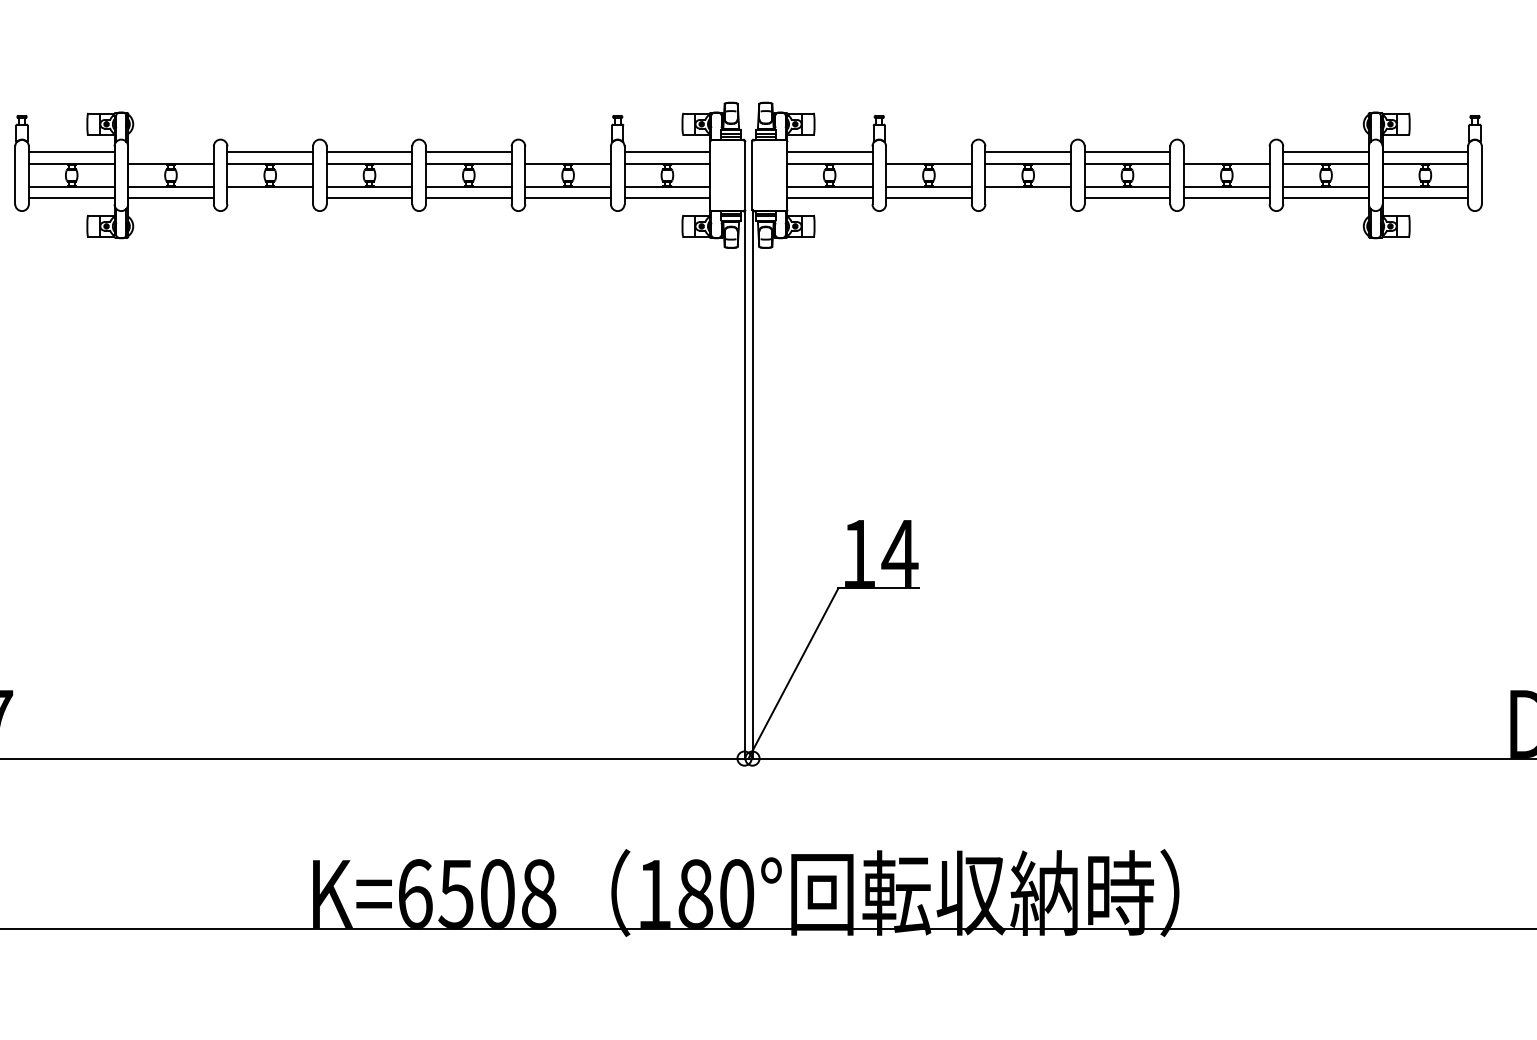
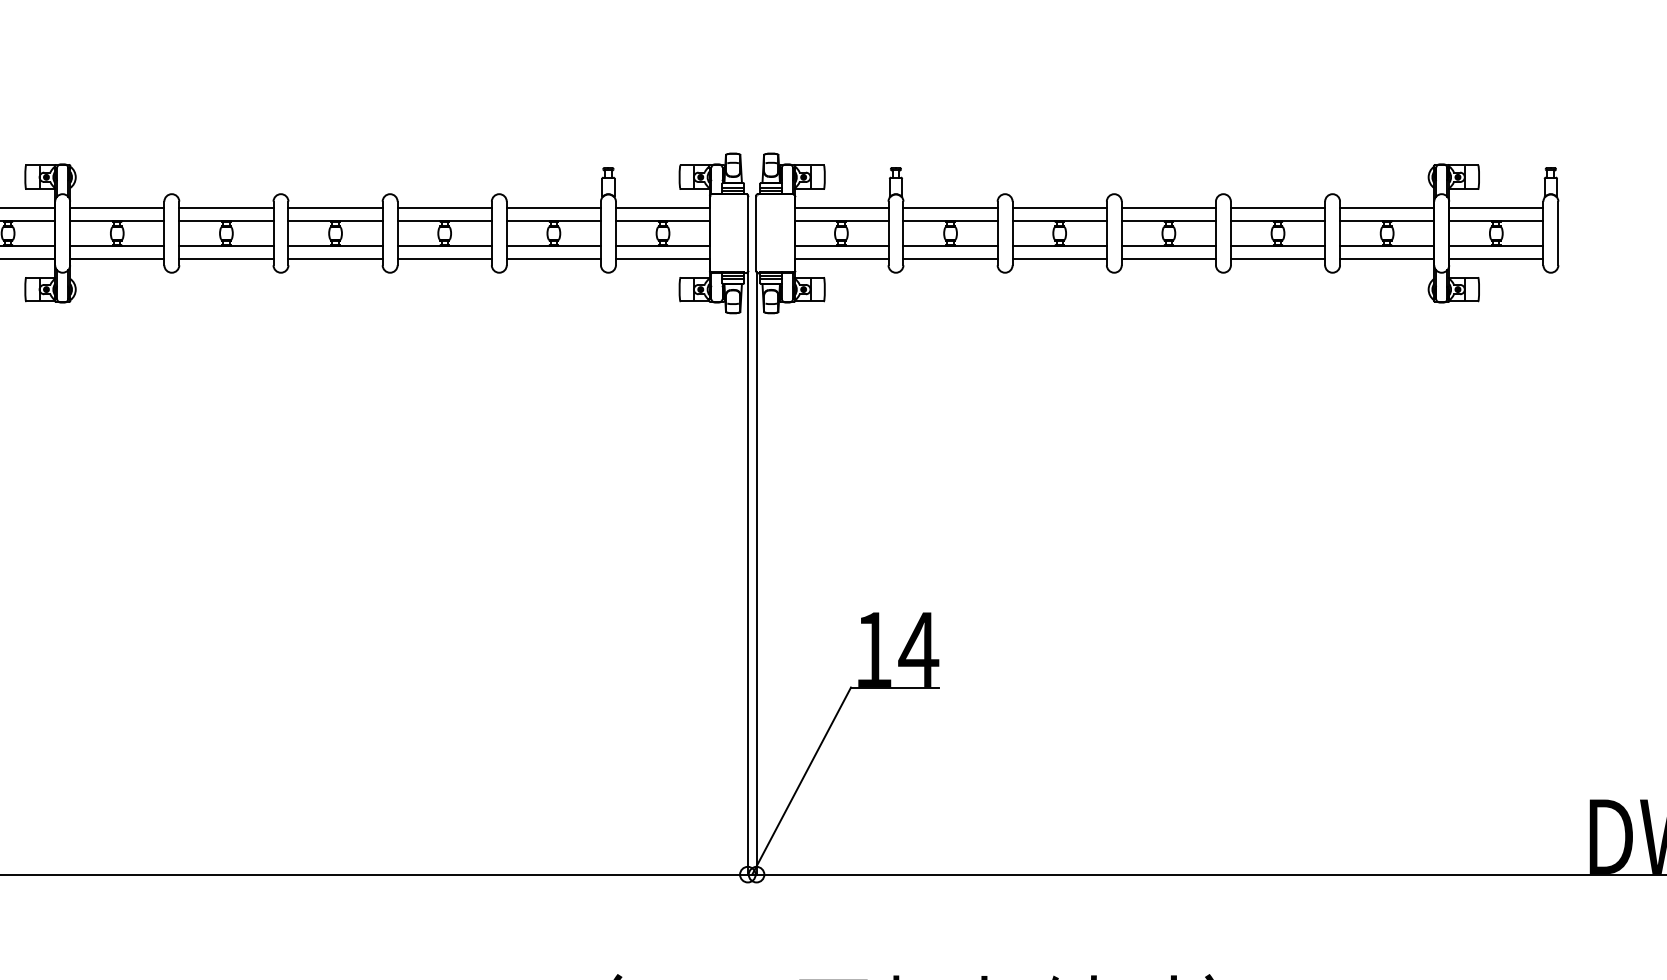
line: (170, 152) -> (116, 208), added
line: (567, 152) -> (553, 208), added
line: (928, 152) -> (950, 208), added
line: (1226, 152) -> (1277, 208), added
line: (270, 198) -> (226, 258), added
line: (1028, 198) -> (1060, 258), added

